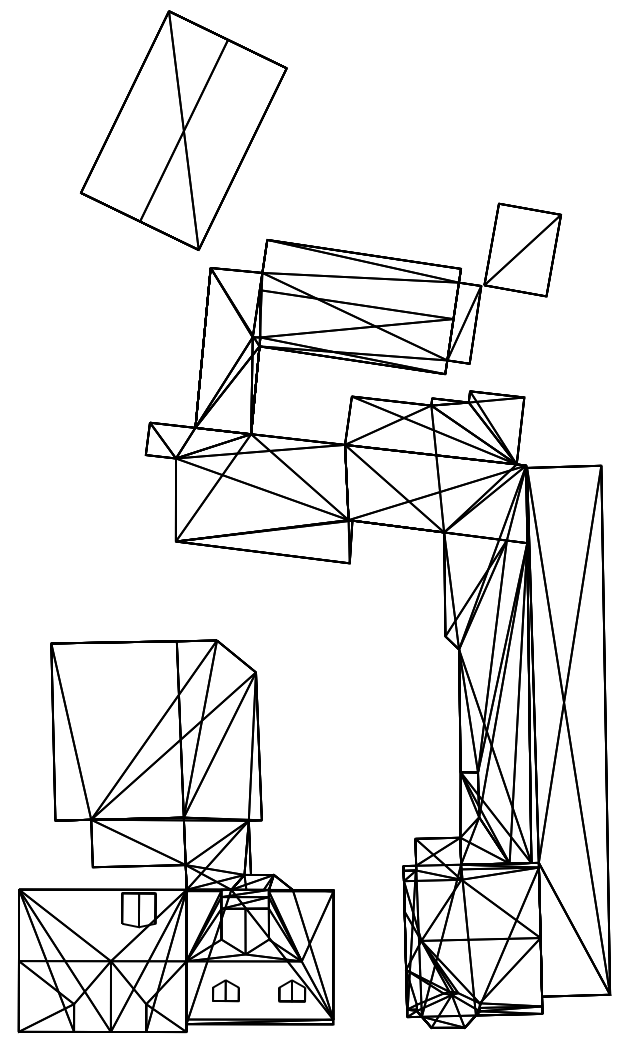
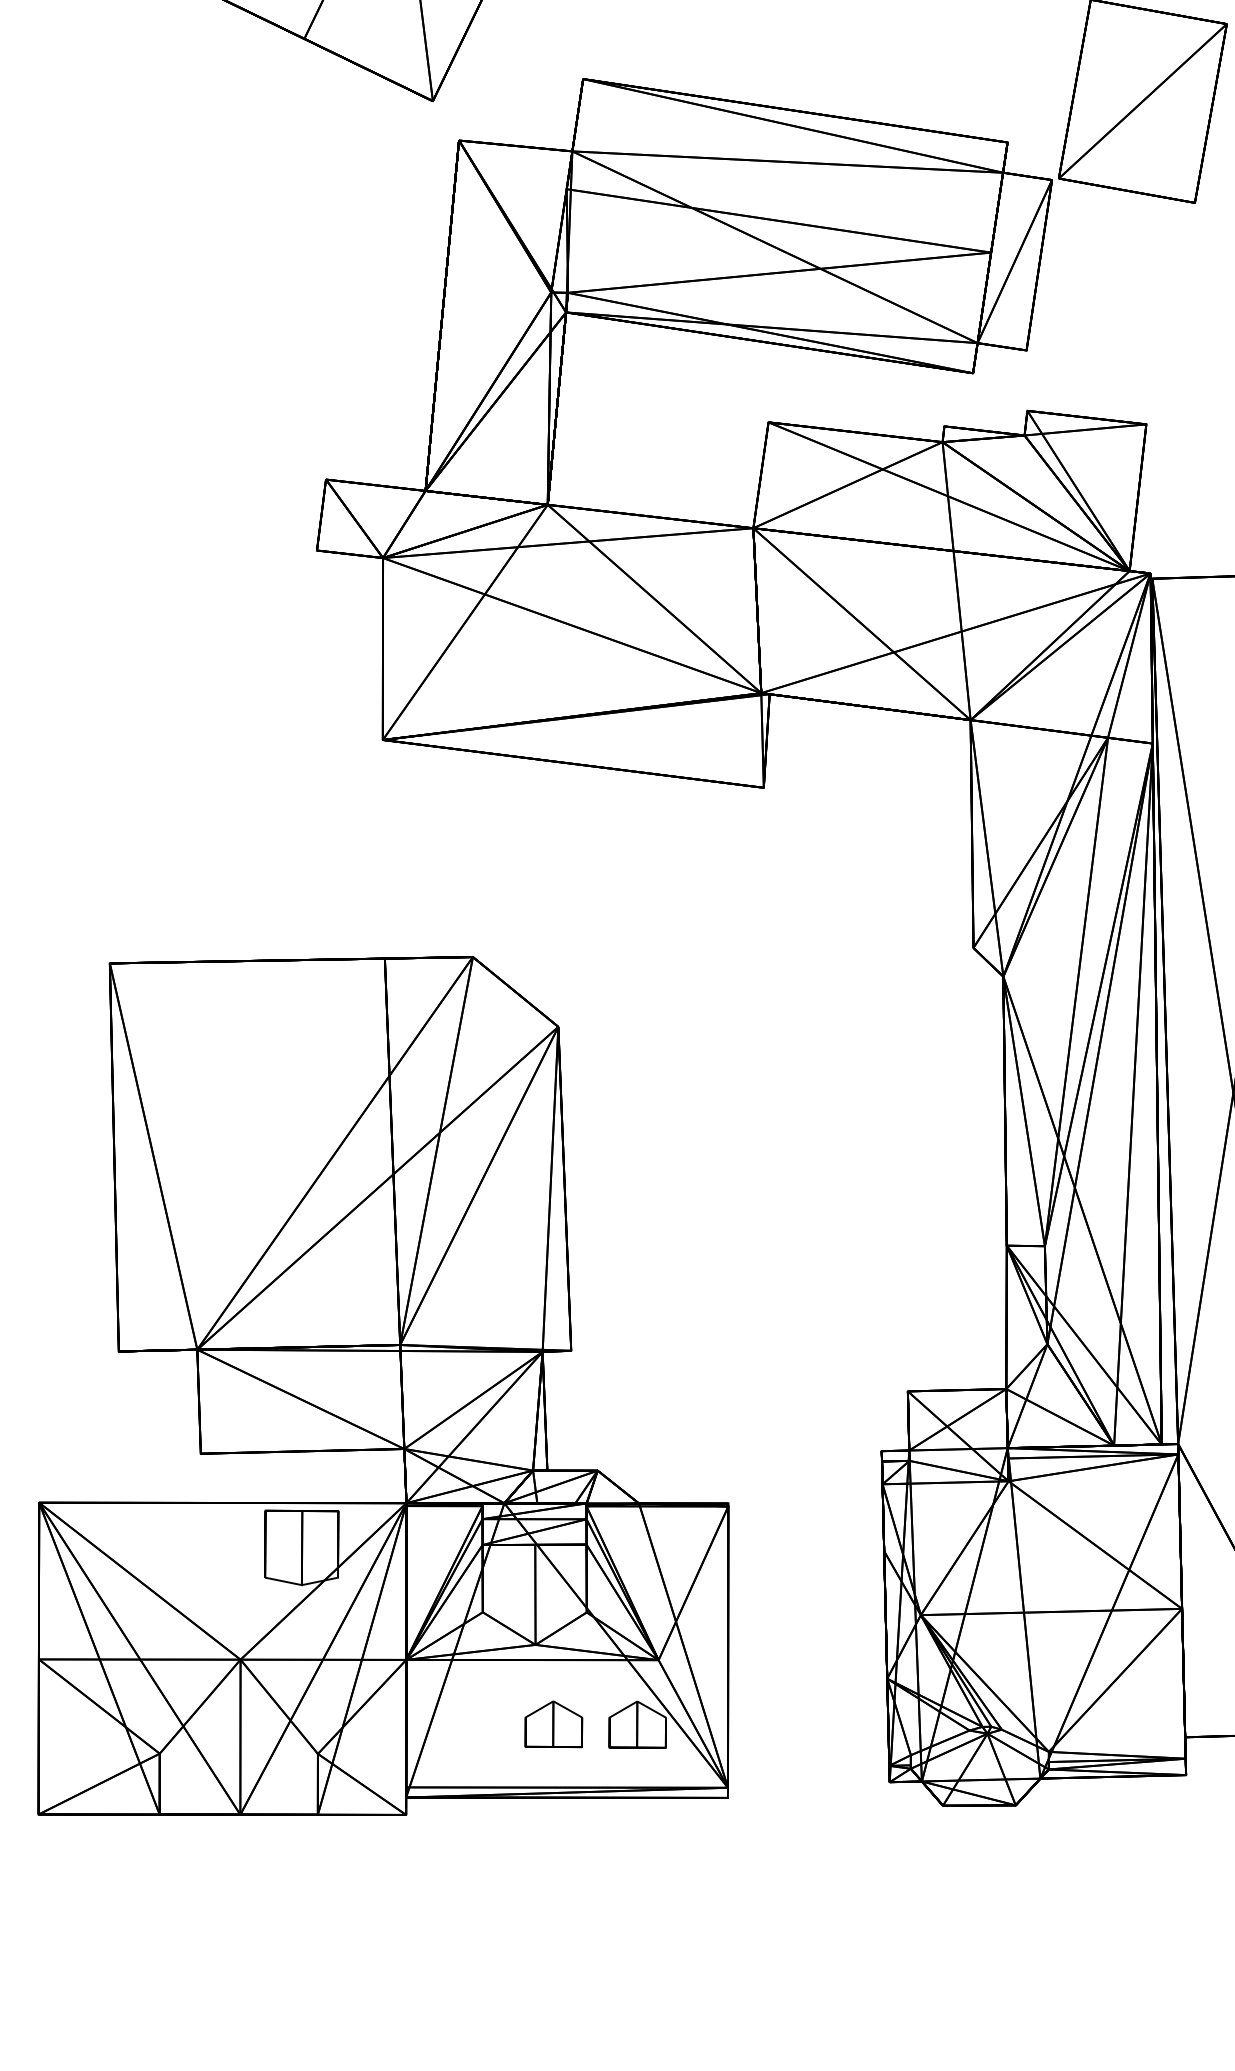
part: (225, 990) -> (552, 1723), moved

